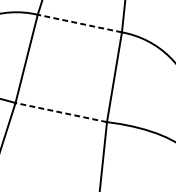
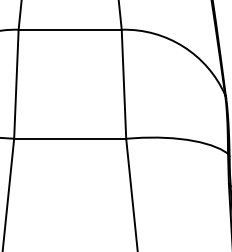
line: (80, 23) -> (70, 29), dashed -> solid
line: (60, 112) -> (69, 138), dashed -> solid

